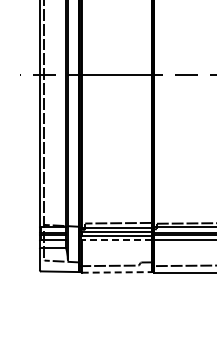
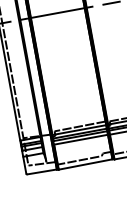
line: (115, 240) -> (80, 140), dashed -> solid
line: (116, 272) -> (85, 164), dashed -> solid

